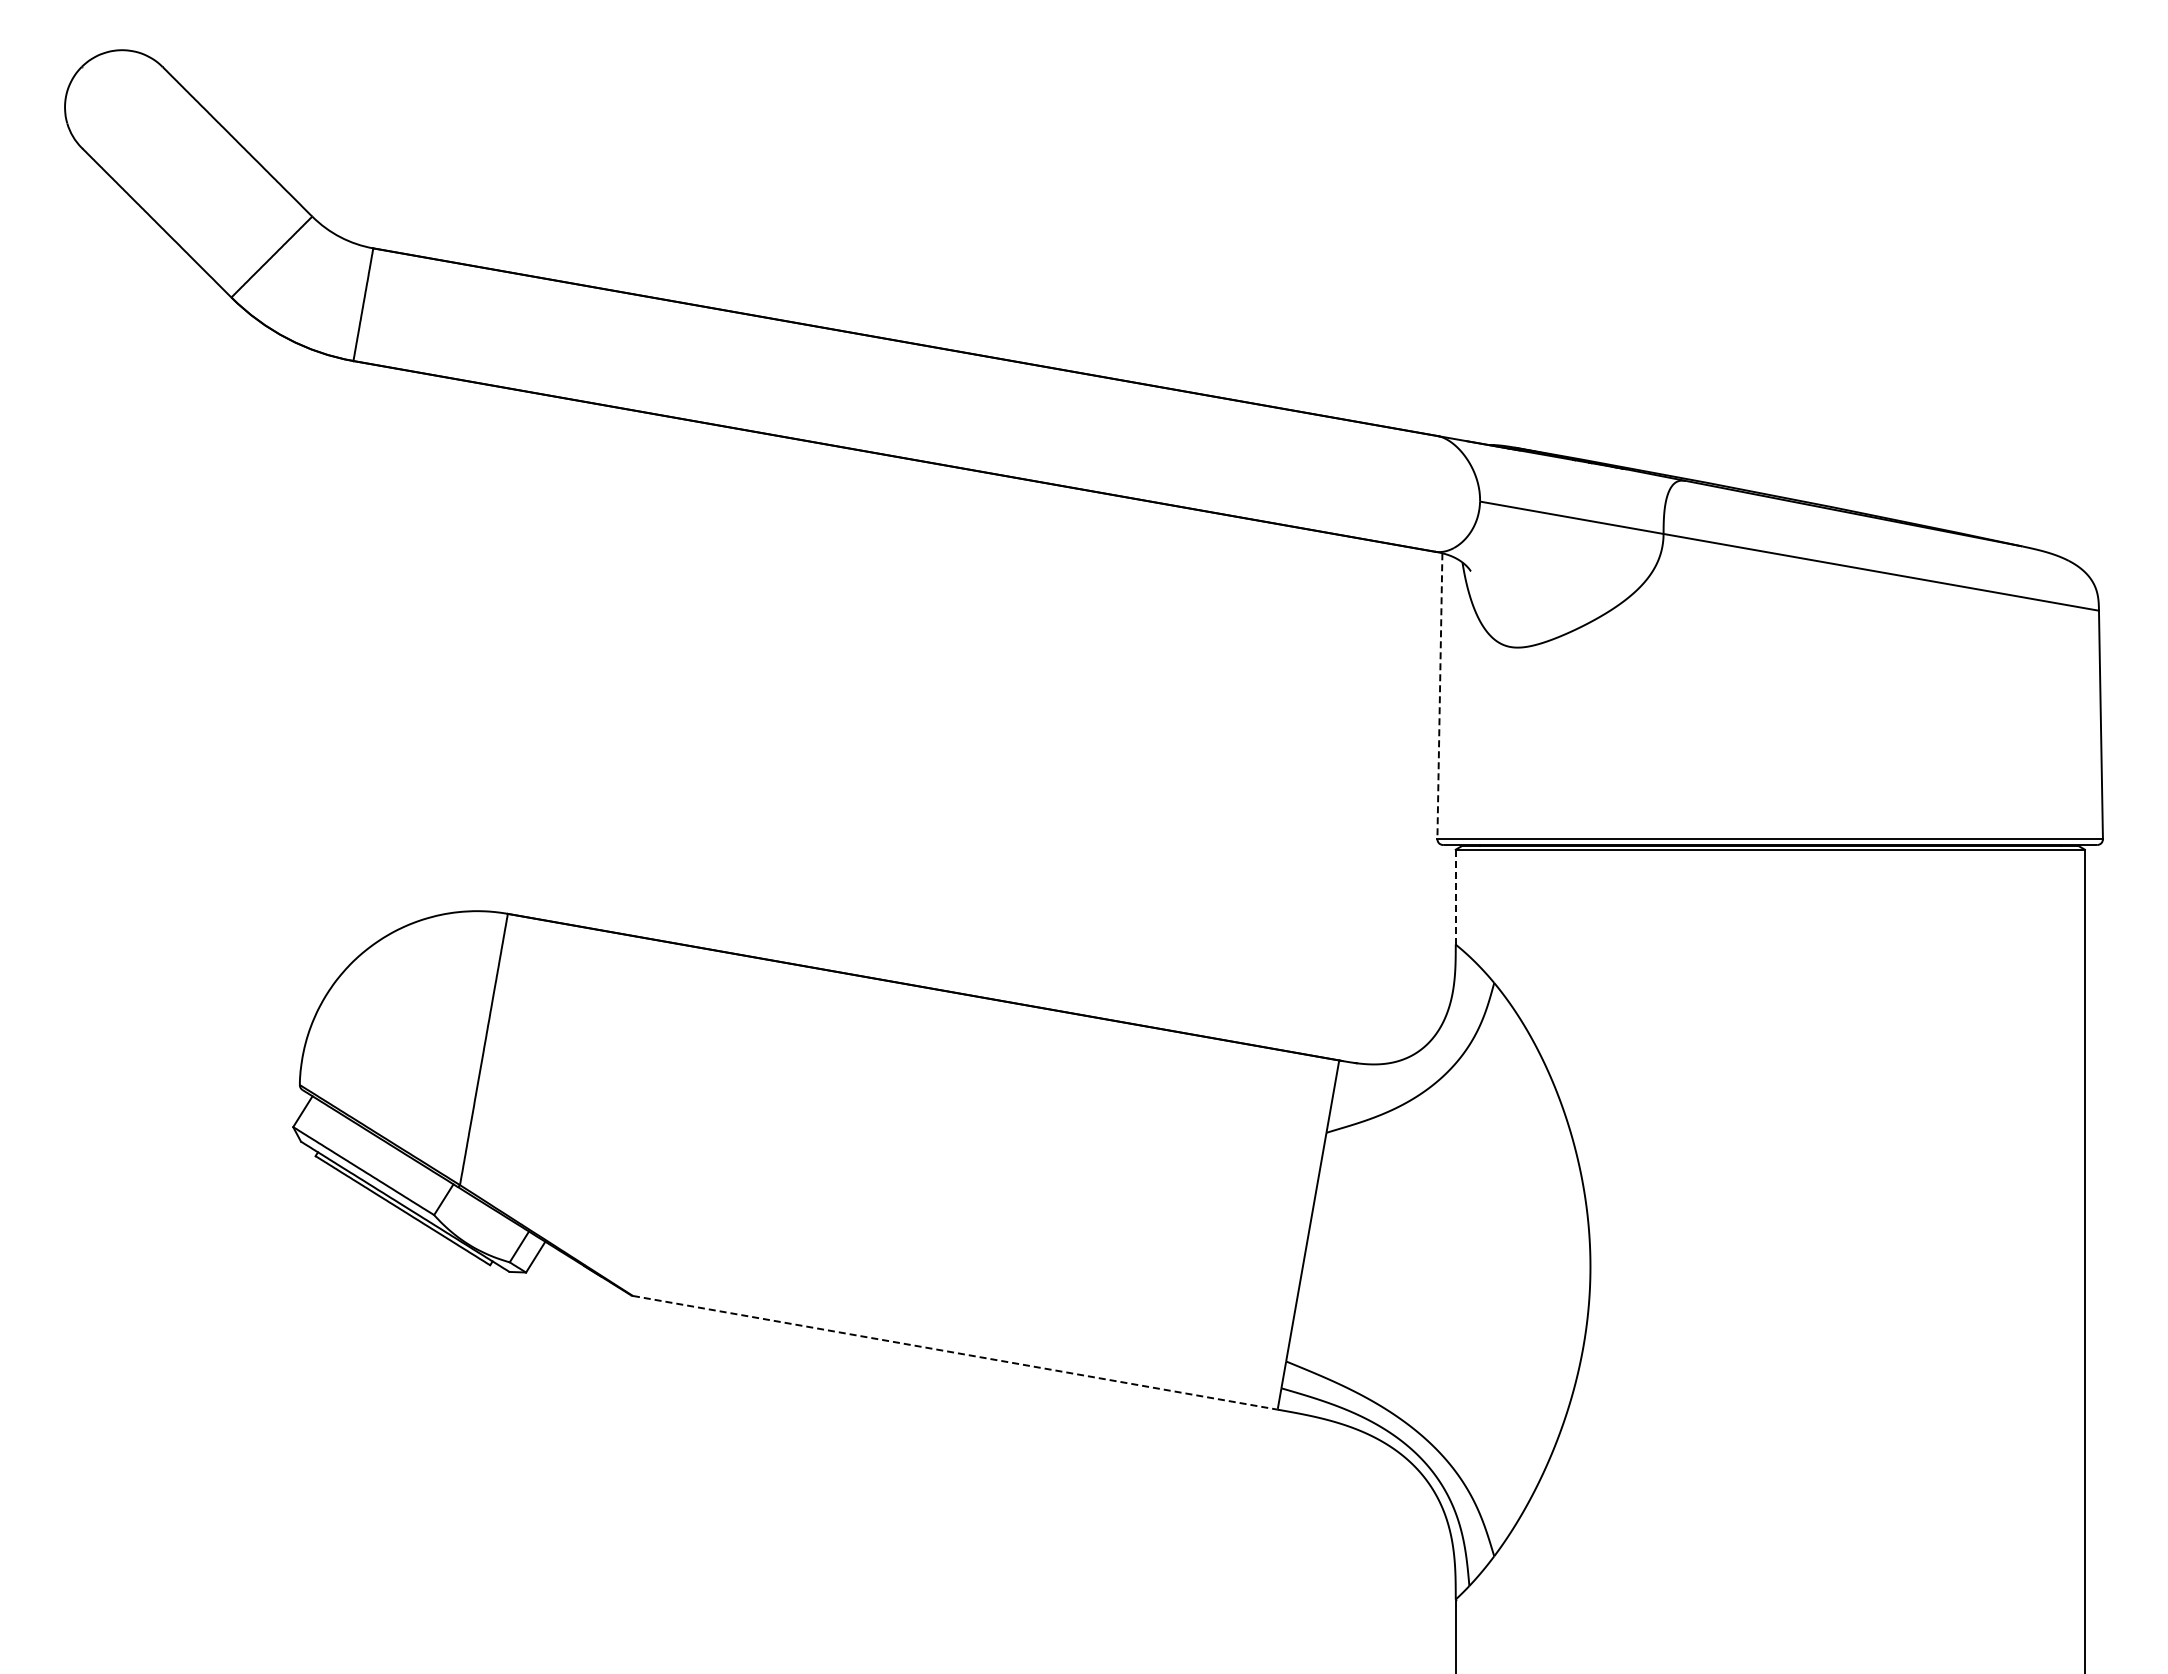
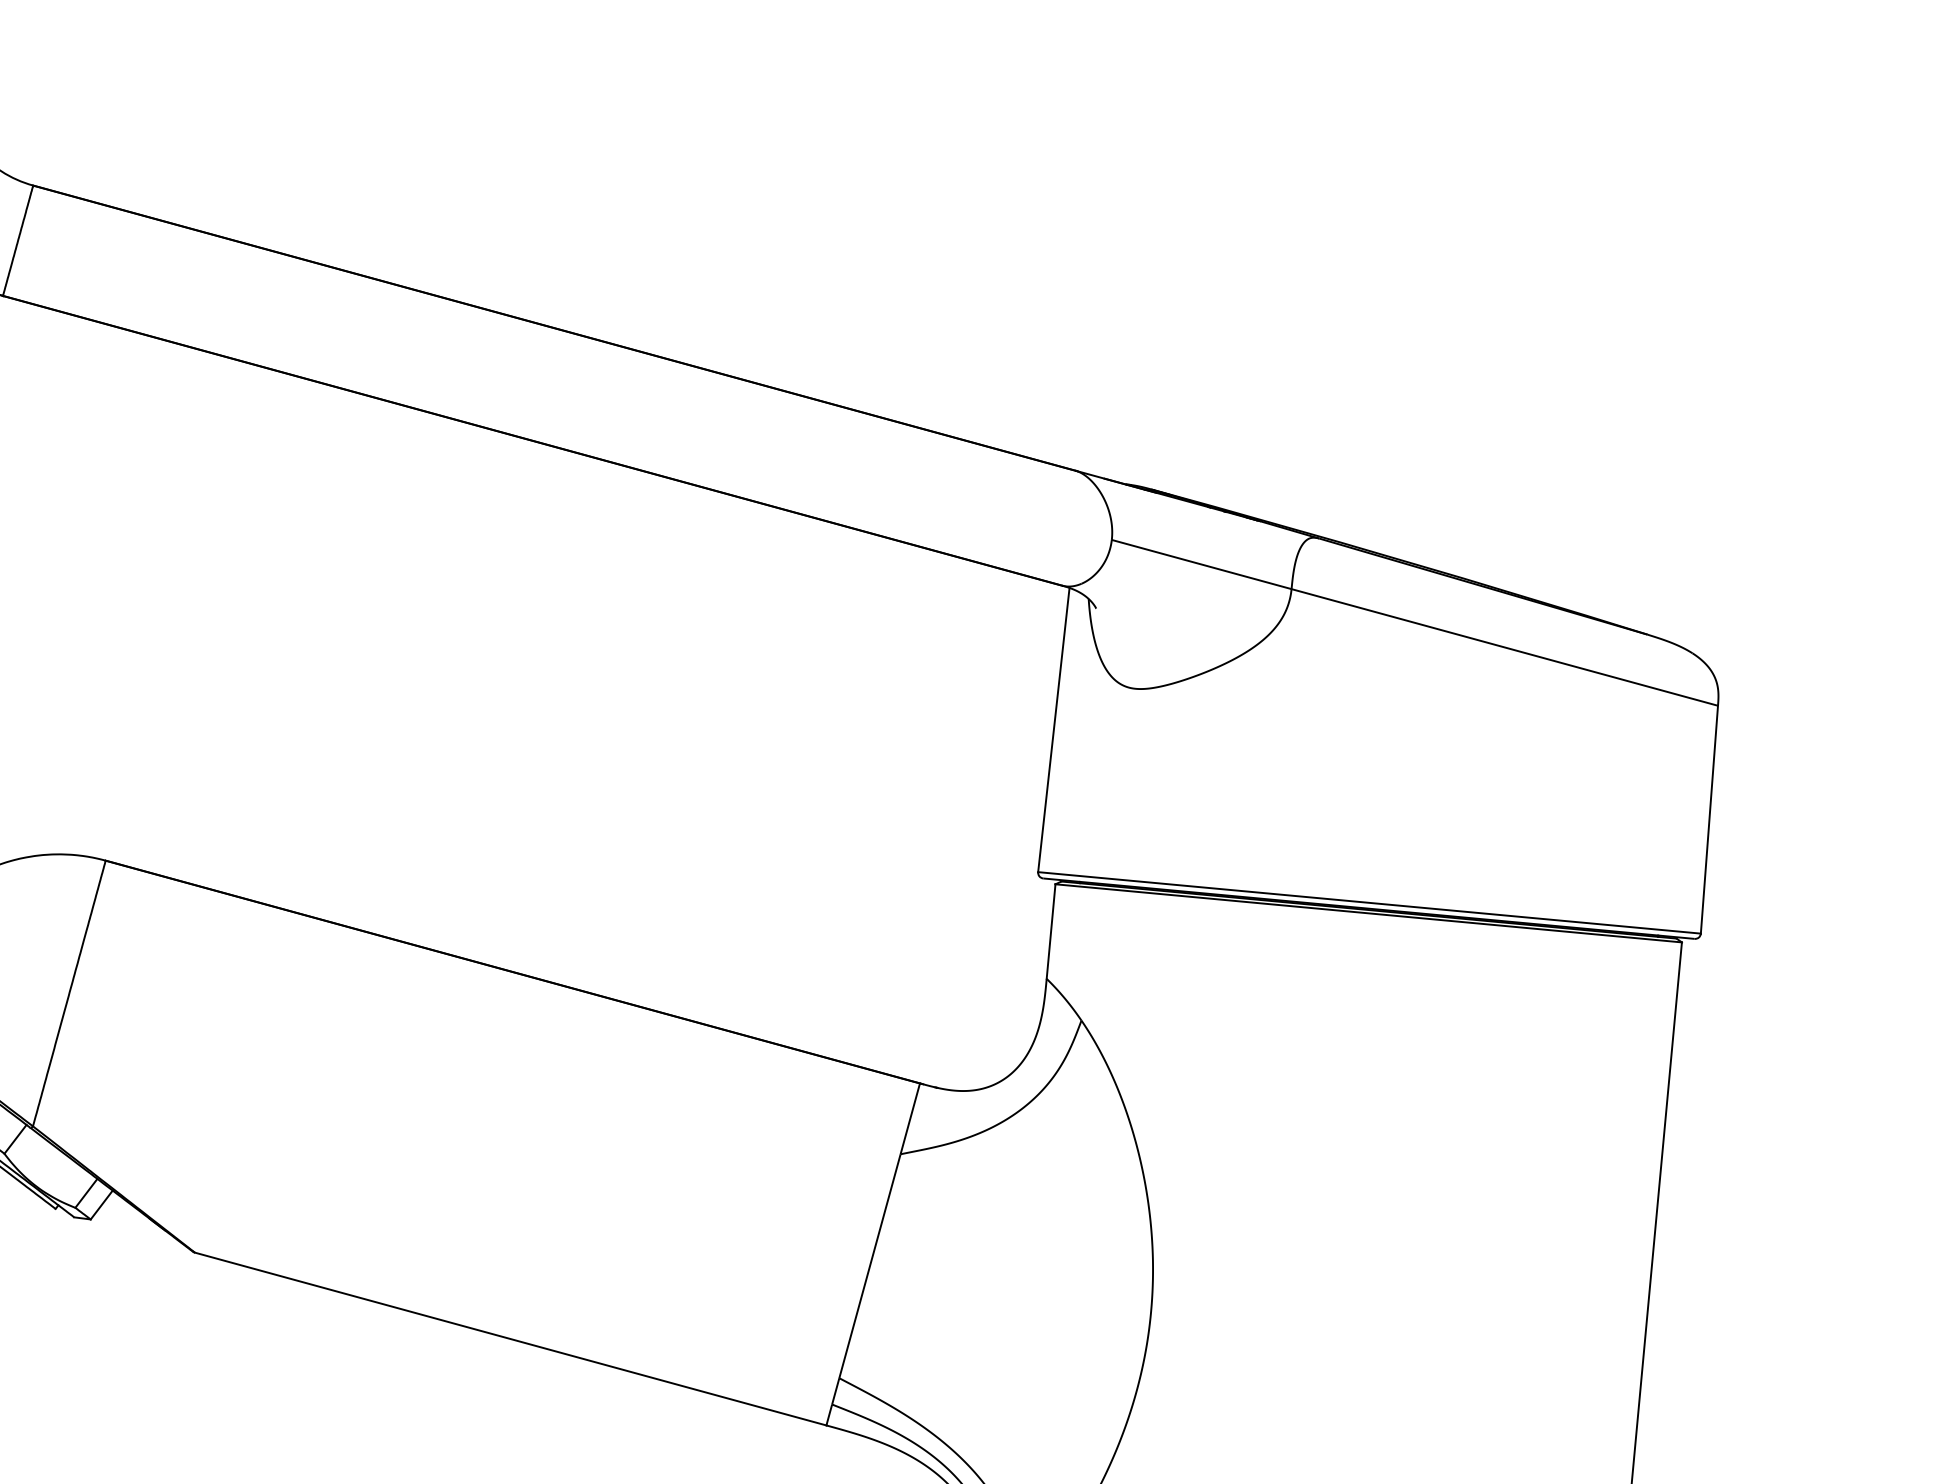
line: (1439, 696) -> (1053, 730), dashed -> solid
line: (1455, 897) -> (1050, 931), dashed -> solid
line: (955, 1352) -> (510, 1338), dashed -> solid

